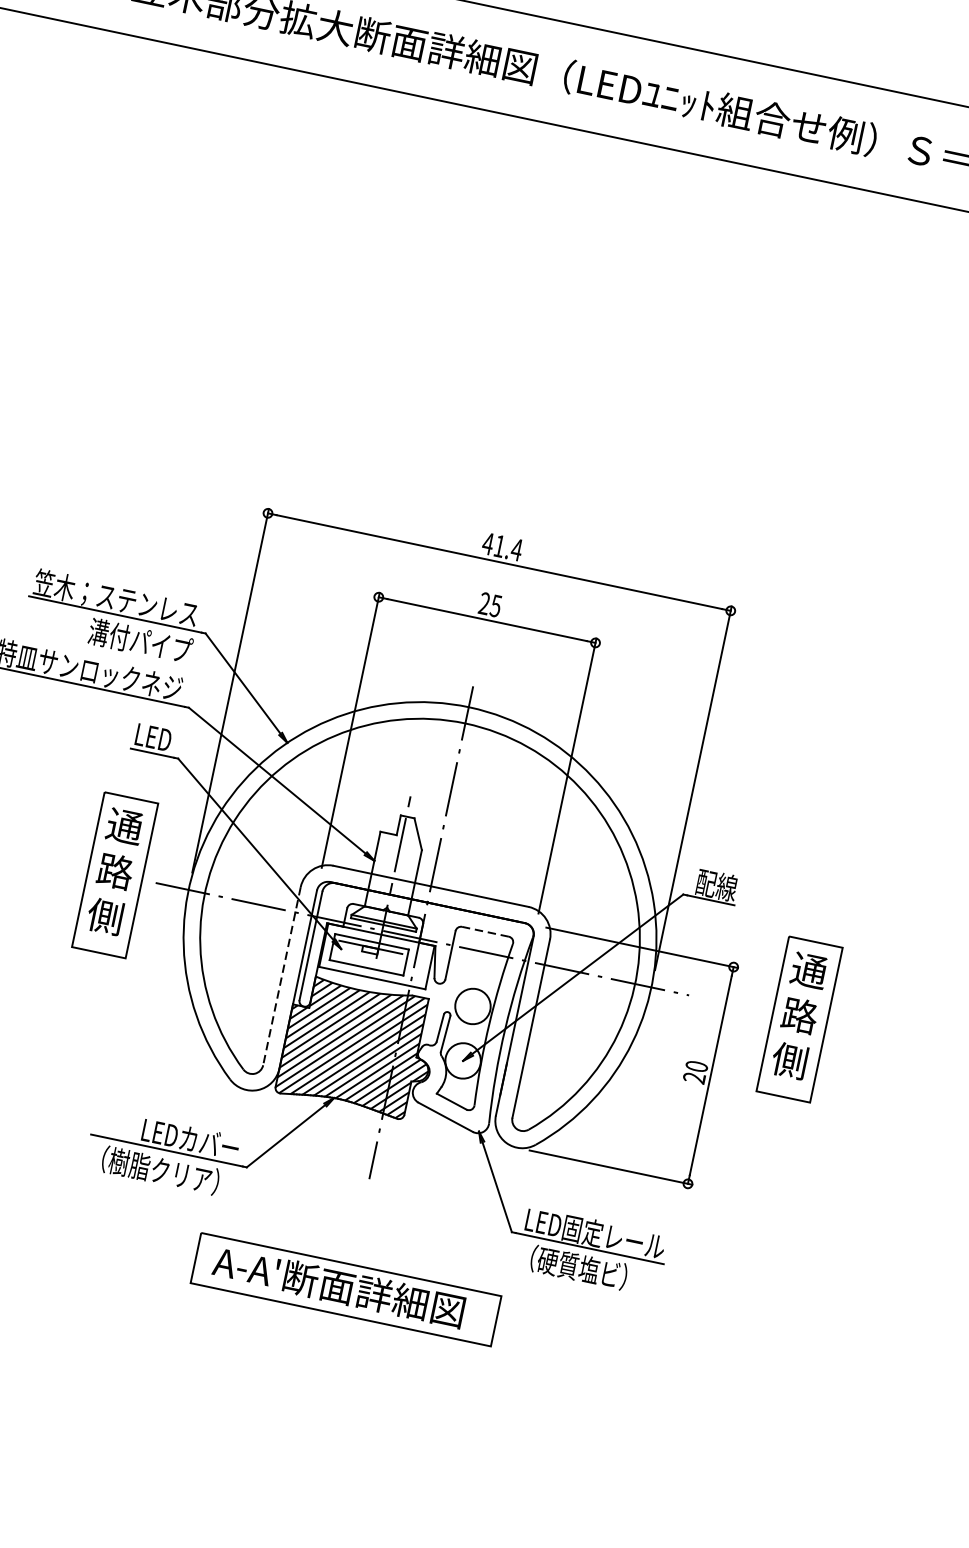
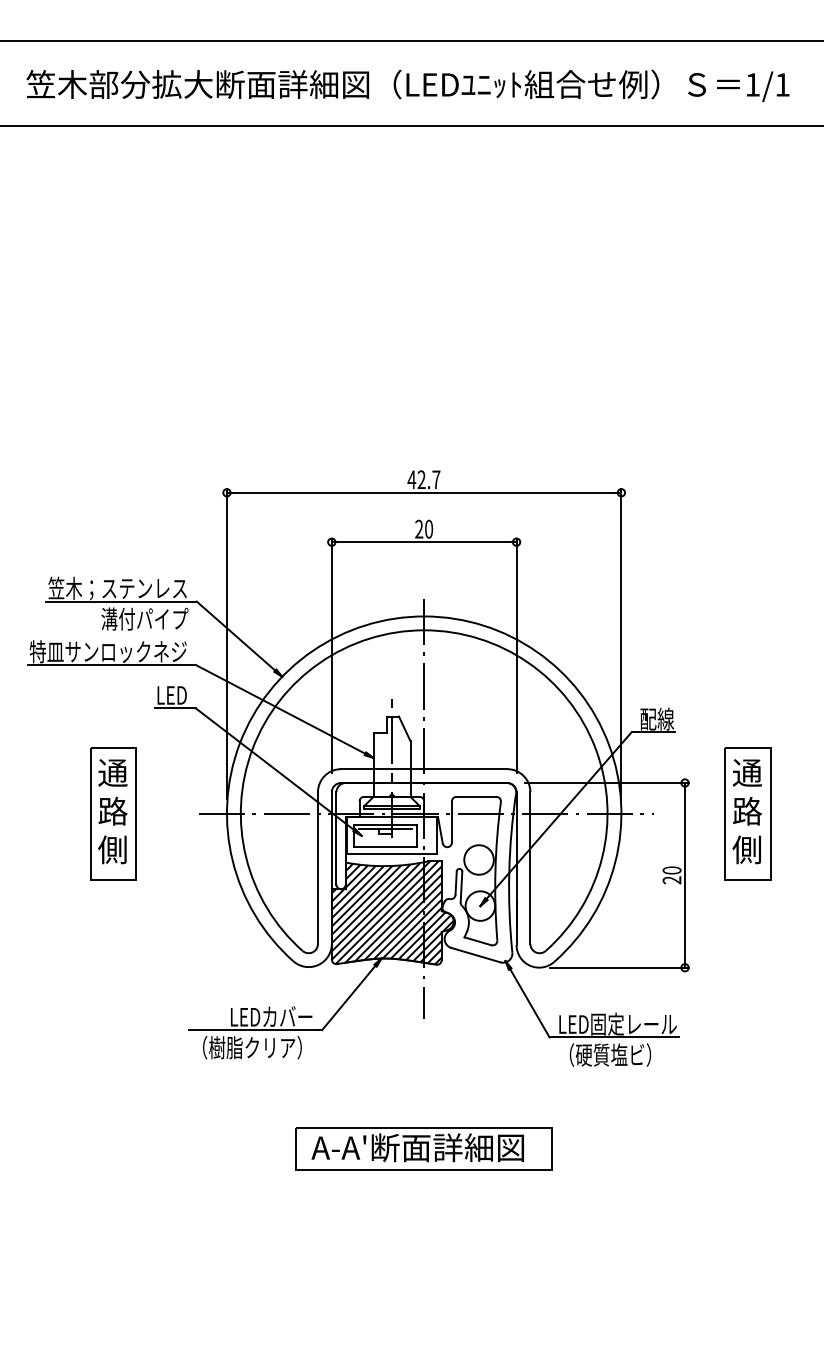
text: (507, 547) -> (428, 479), 41.4 -> 42.7
text: (495, 605) -> (428, 528), 25 -> 20
part: (115, 874) -> (113, 813), moved
line: (485, 931) -> (476, 796), dashed -> solid
line: (281, 976) -> (317, 868), dashed -> solid
part: (345, 1289) -> (423, 1148), moved

